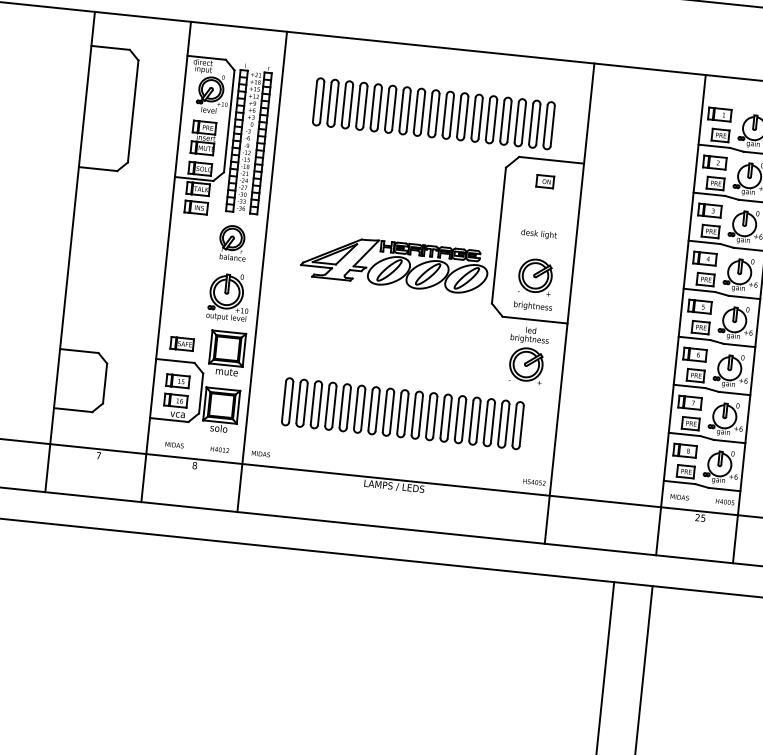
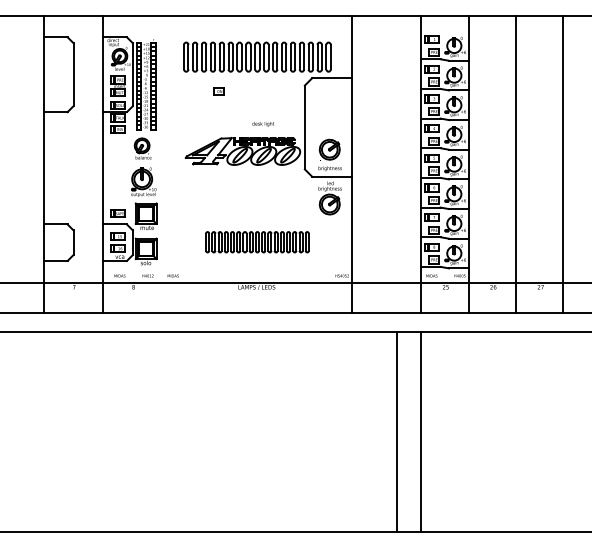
part: (544, 181) -> (218, 91), moved
text: (539, 234) -> (263, 124), moved
line: (262, 271) -> (162, 164), removed
part: (403, 412) -> (257, 241), size x0.7

